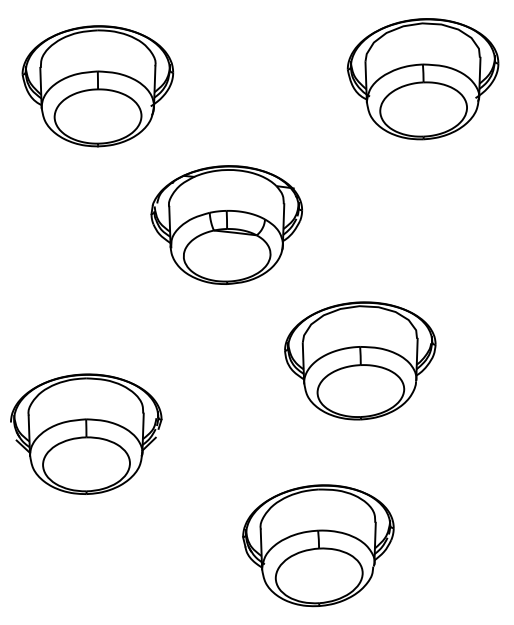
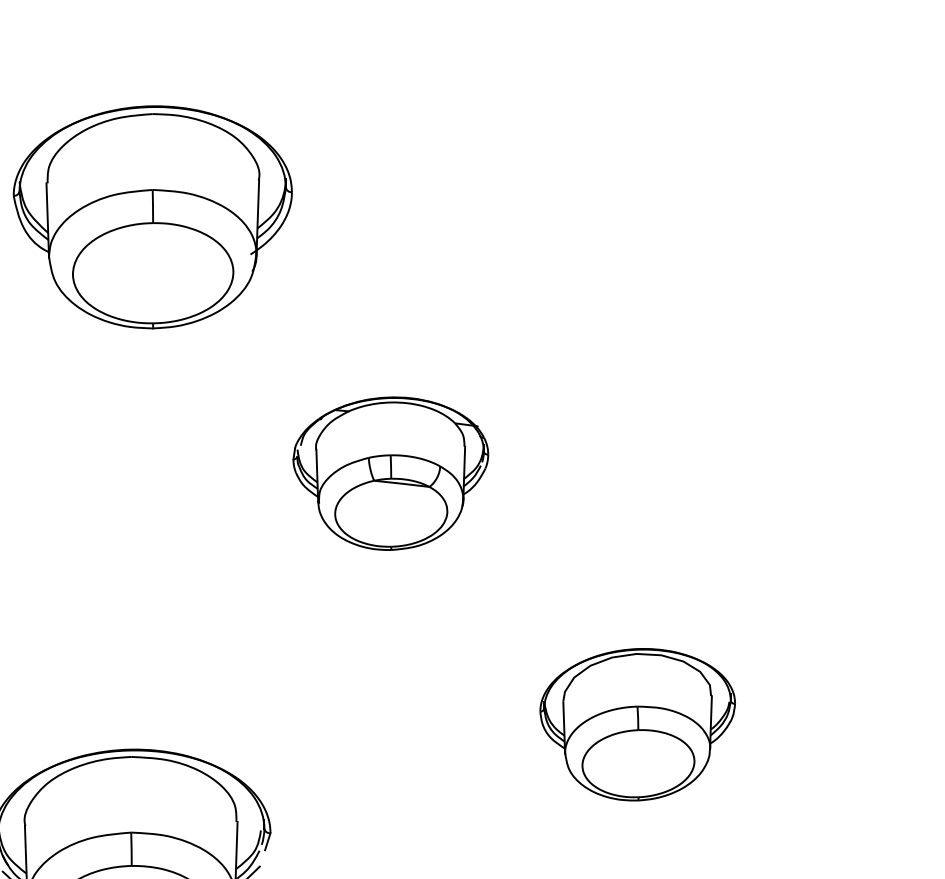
part: (422, 79) -> (752, 204), removed
part: (226, 224) -> (390, 472), size x0.7
part: (360, 360) -> (637, 723), size x0.7

